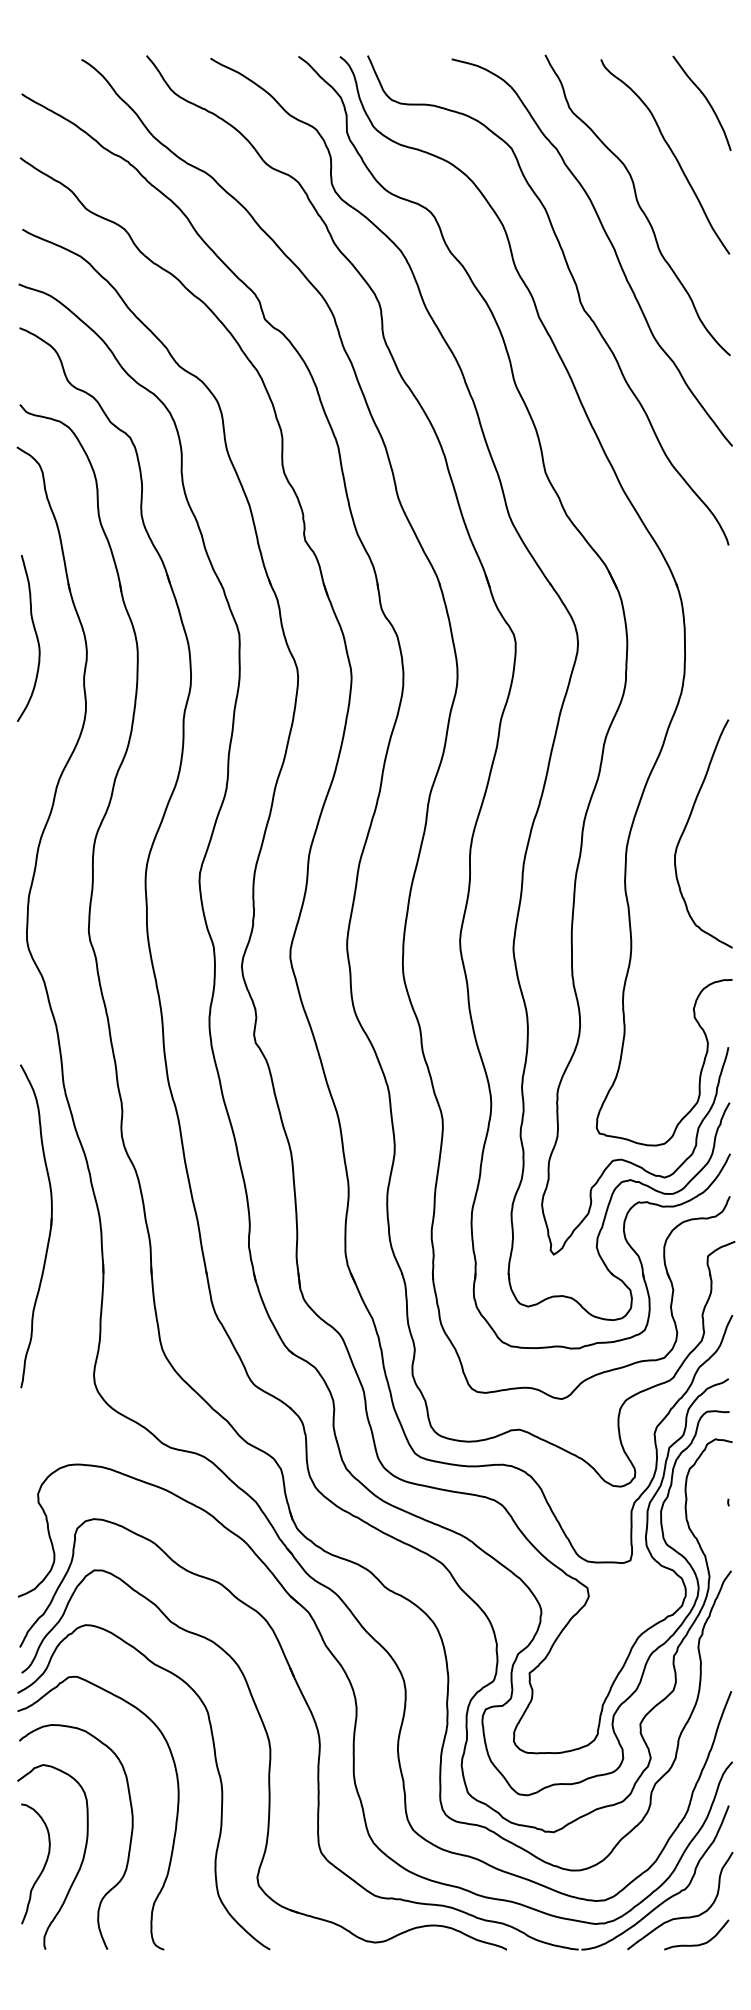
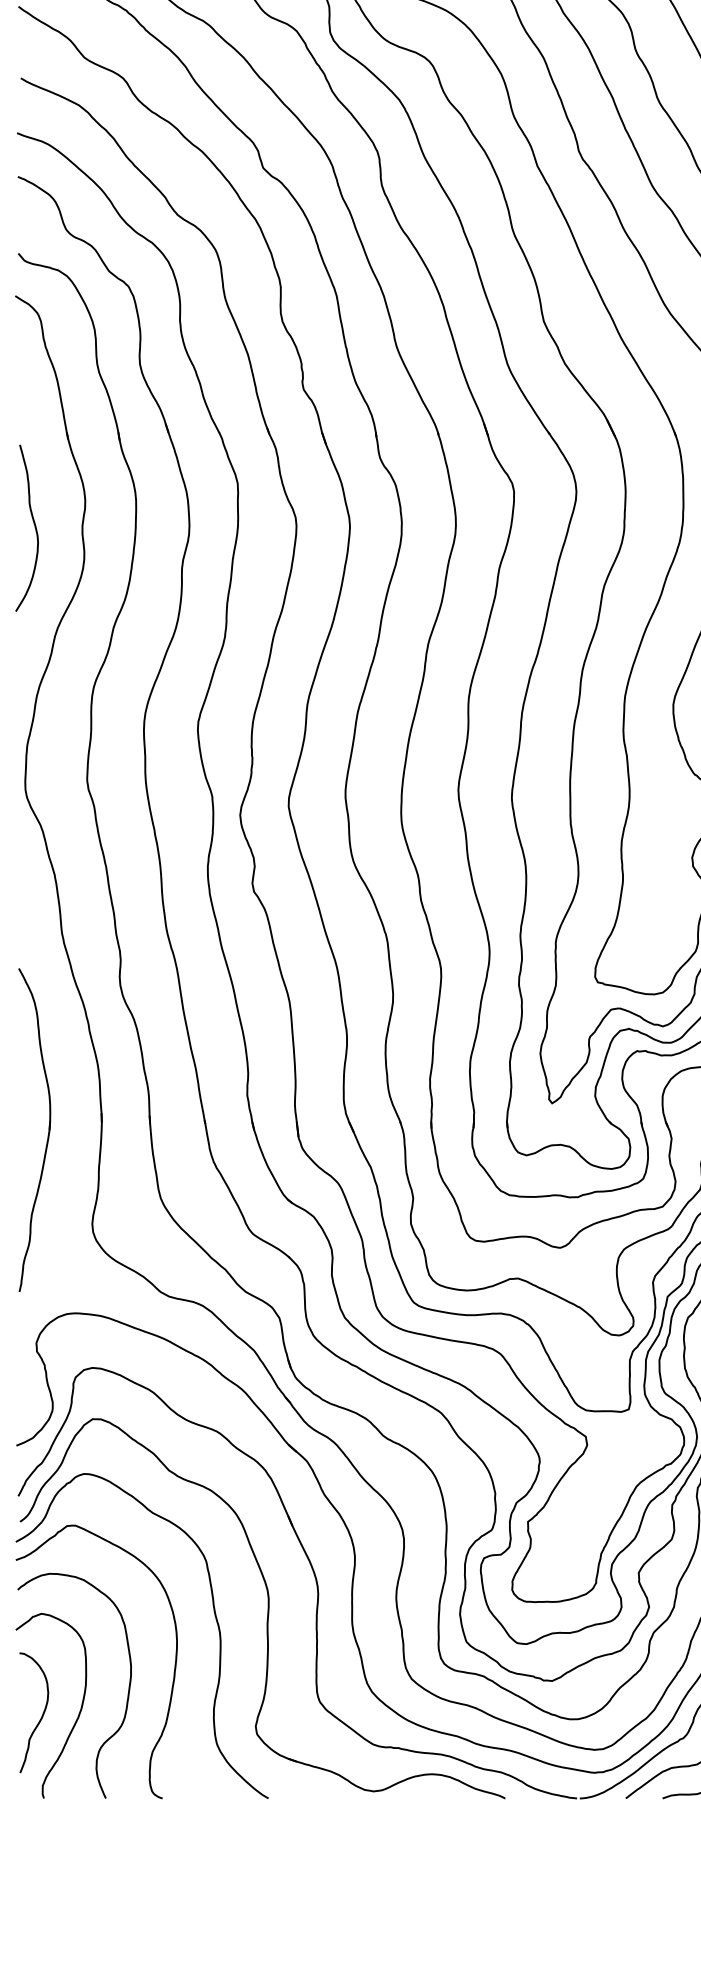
curve: (35, 635) -> (33, 525), moved
part: (49, 1229) -> (47, 1133), moved

